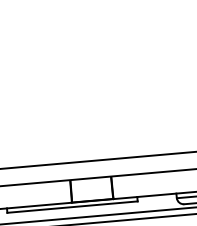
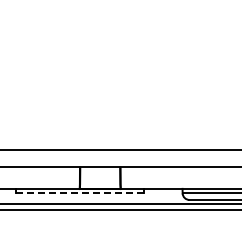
line: (73, 207) -> (80, 193), solid -> dashed

